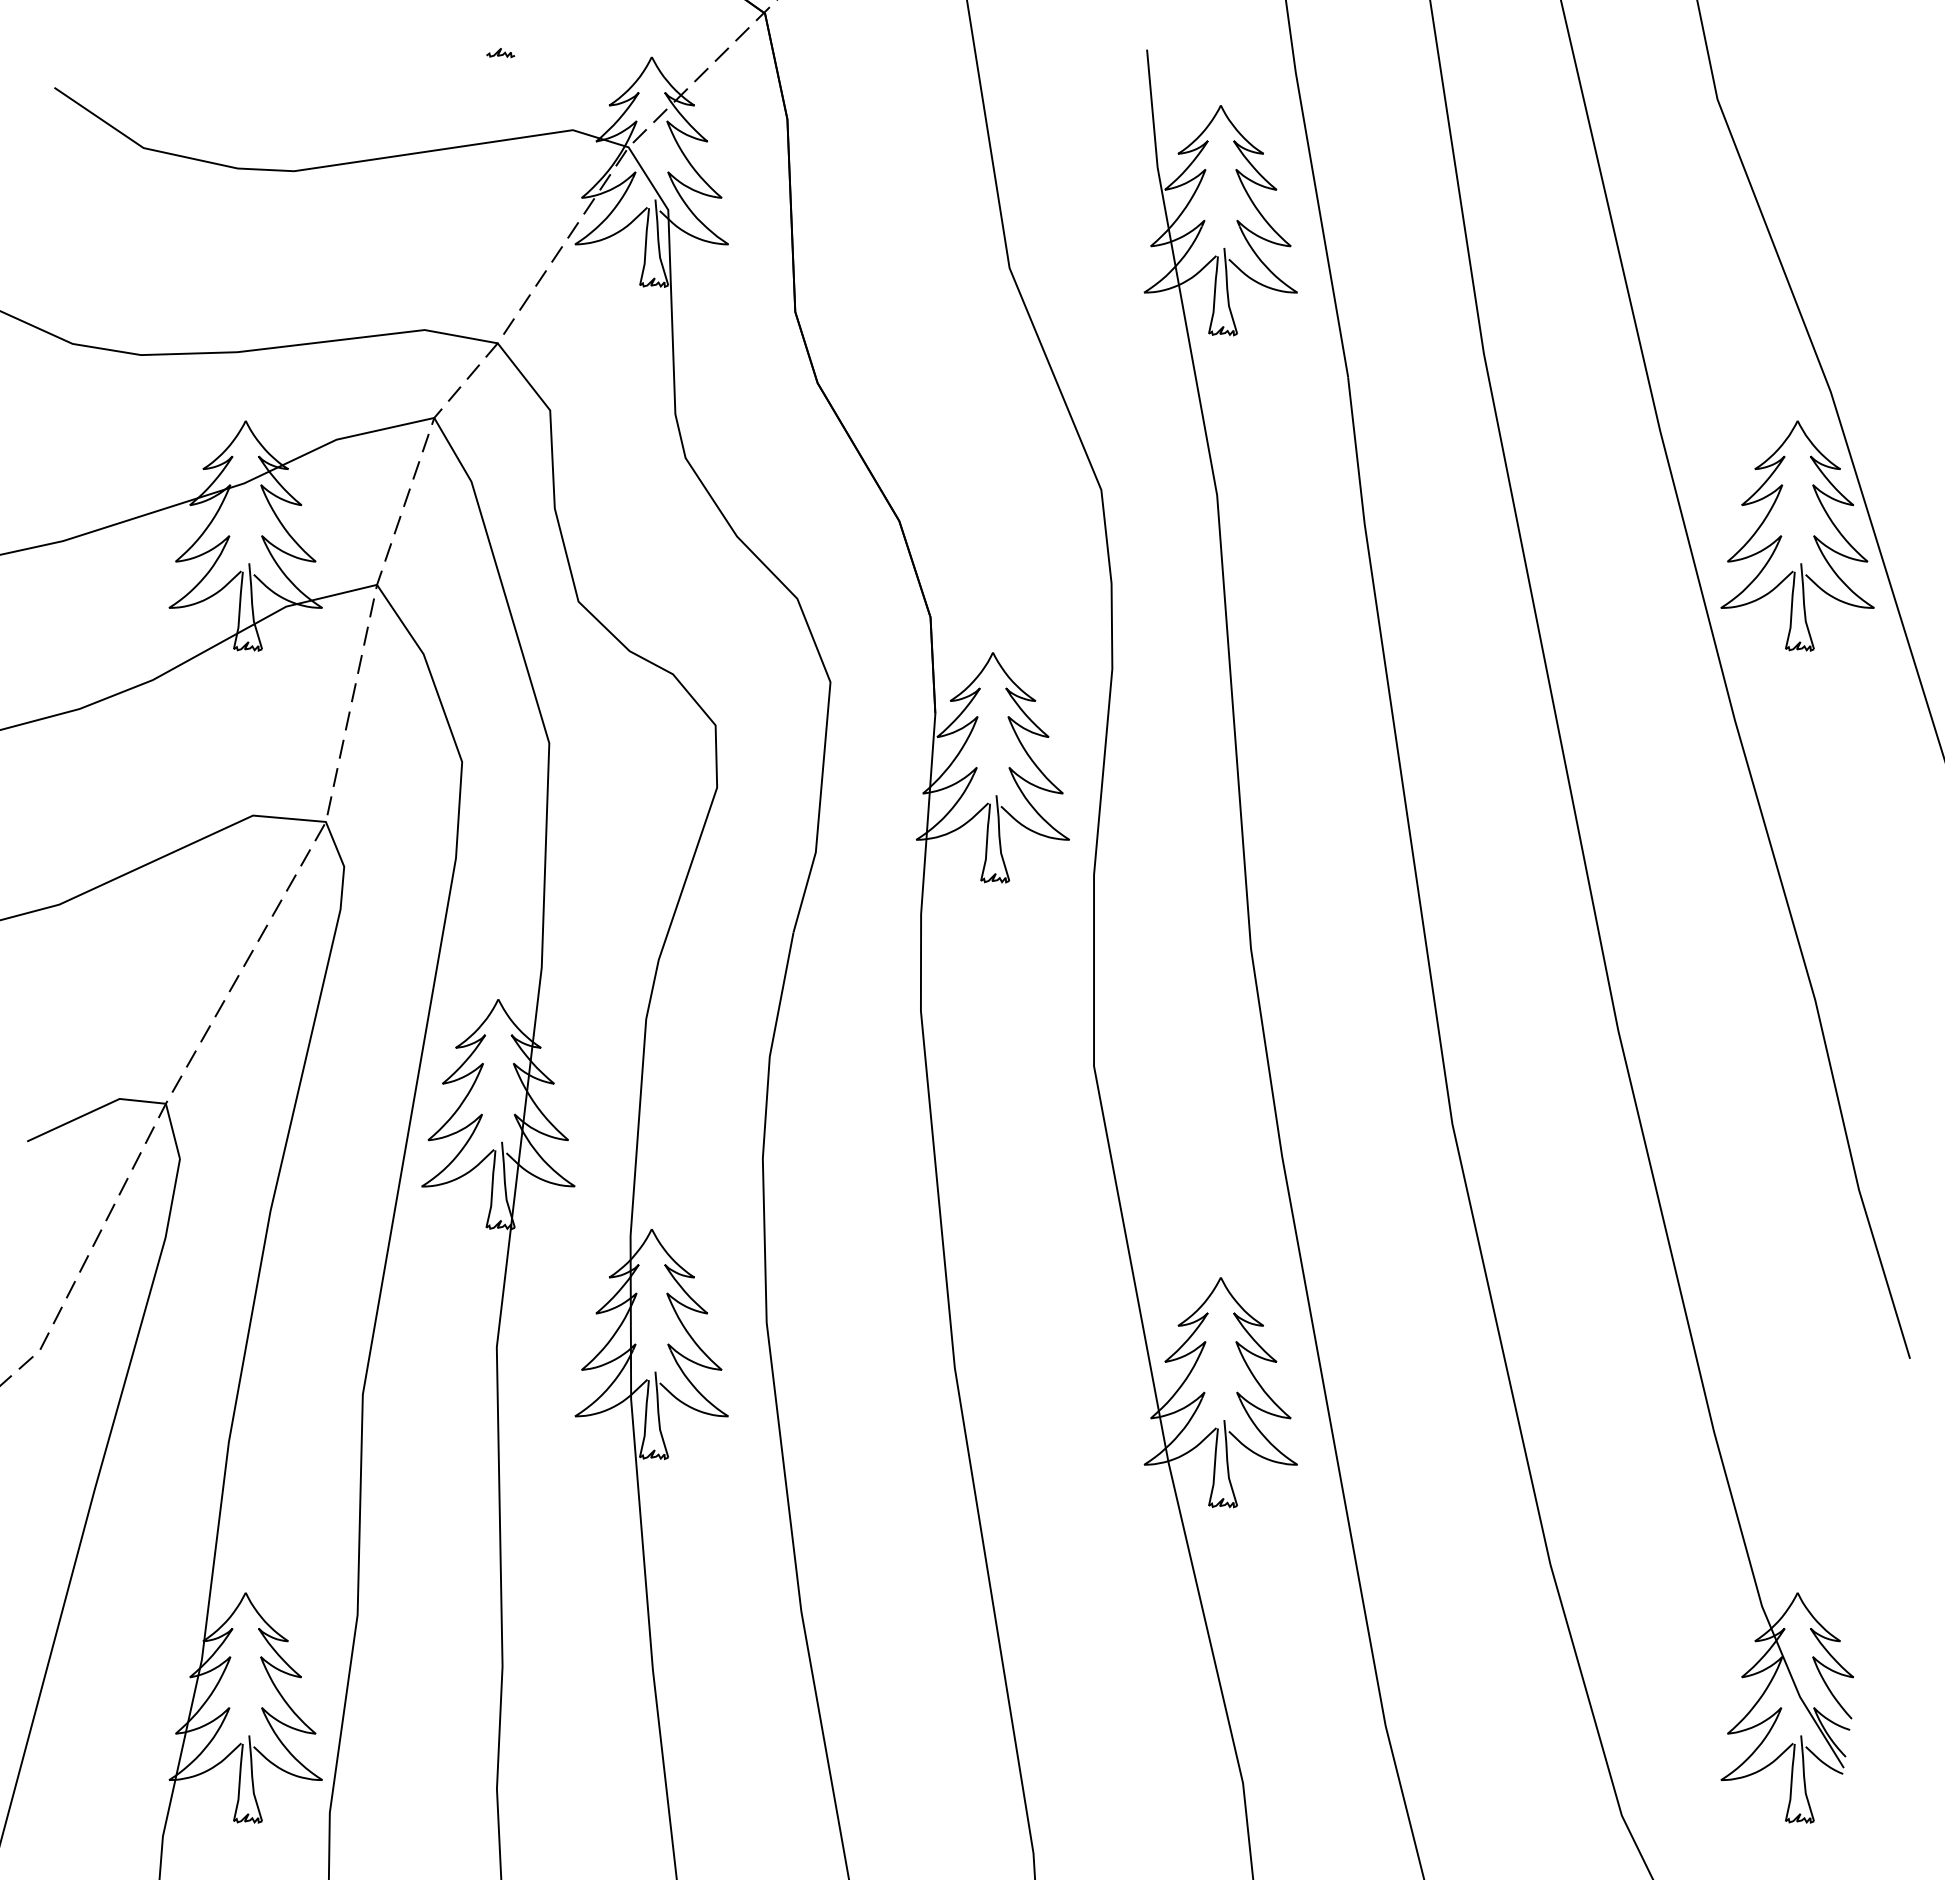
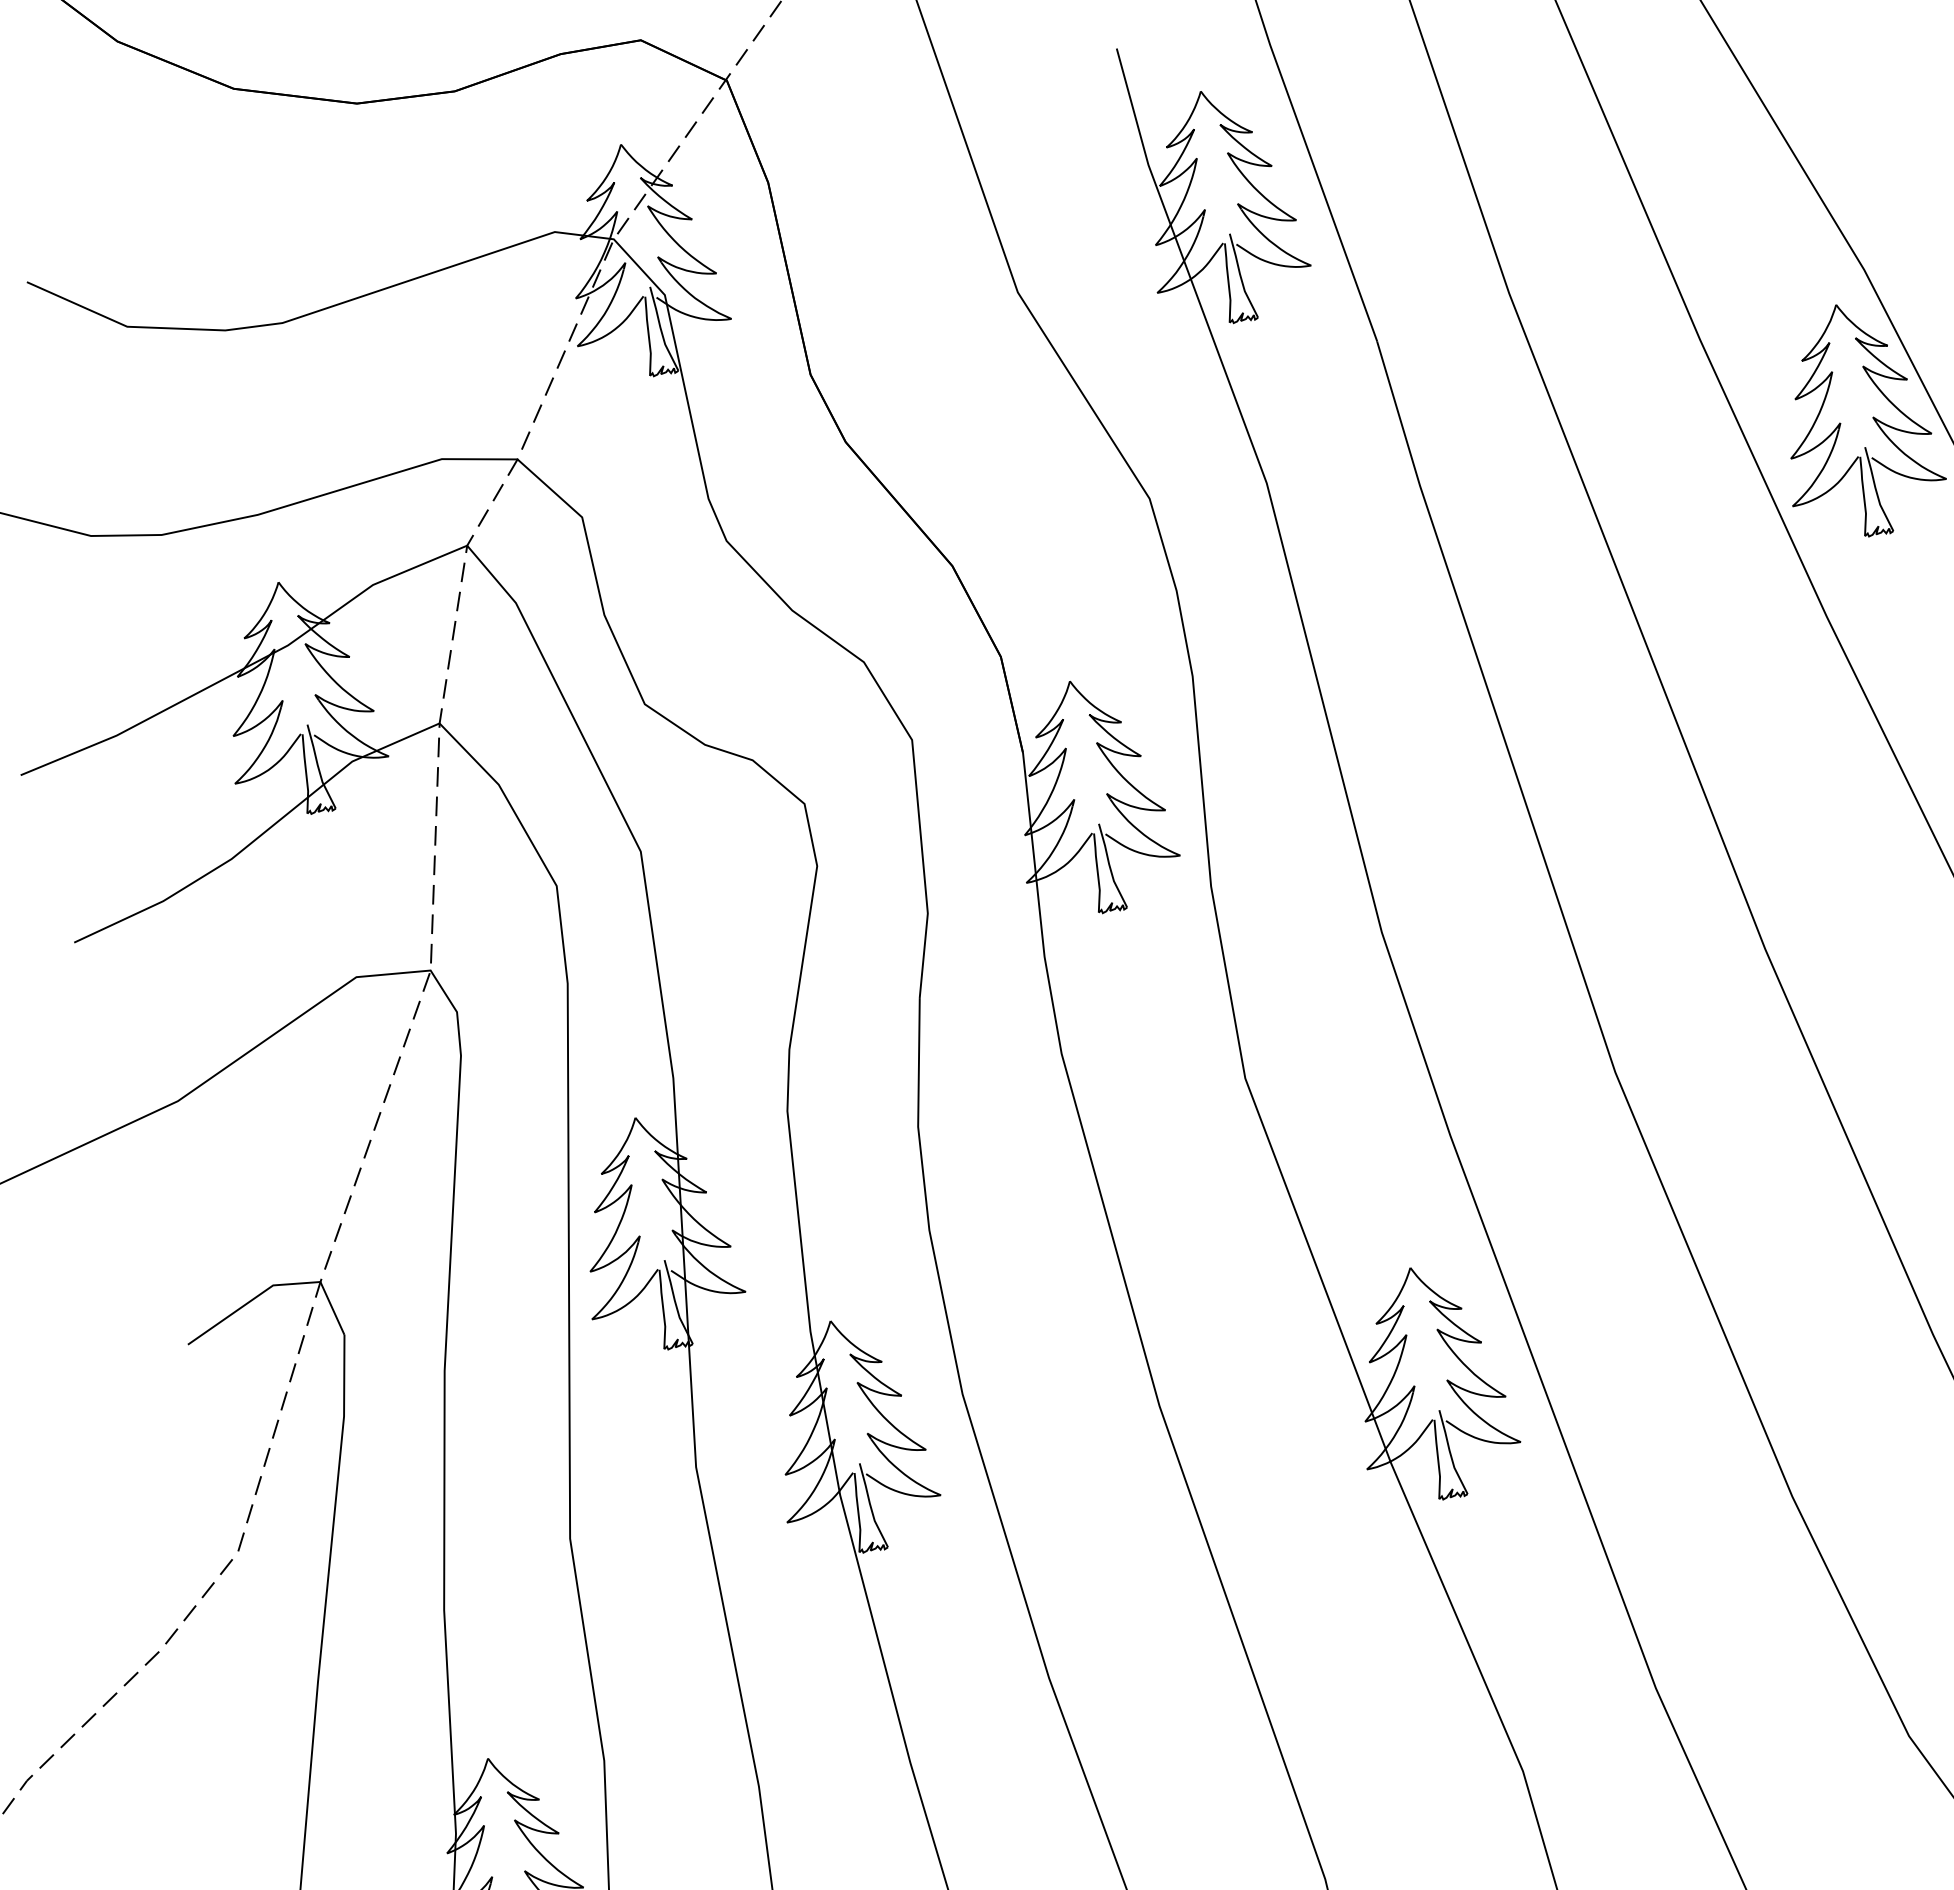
curve: (500, 52) -> (468, 167), removed

